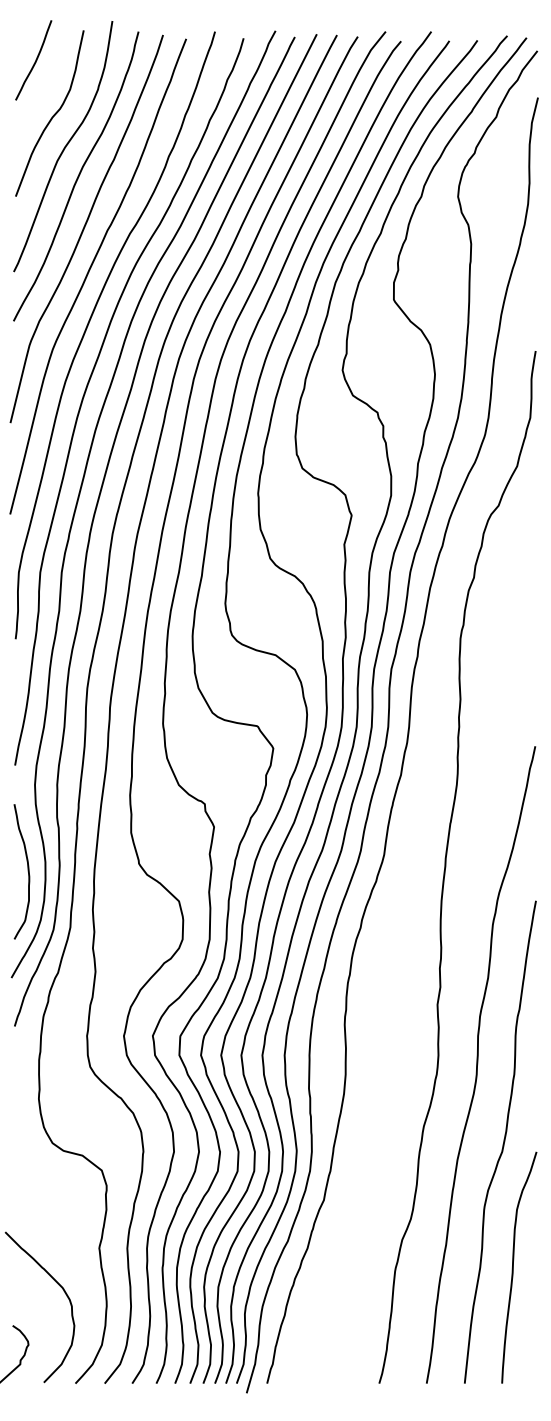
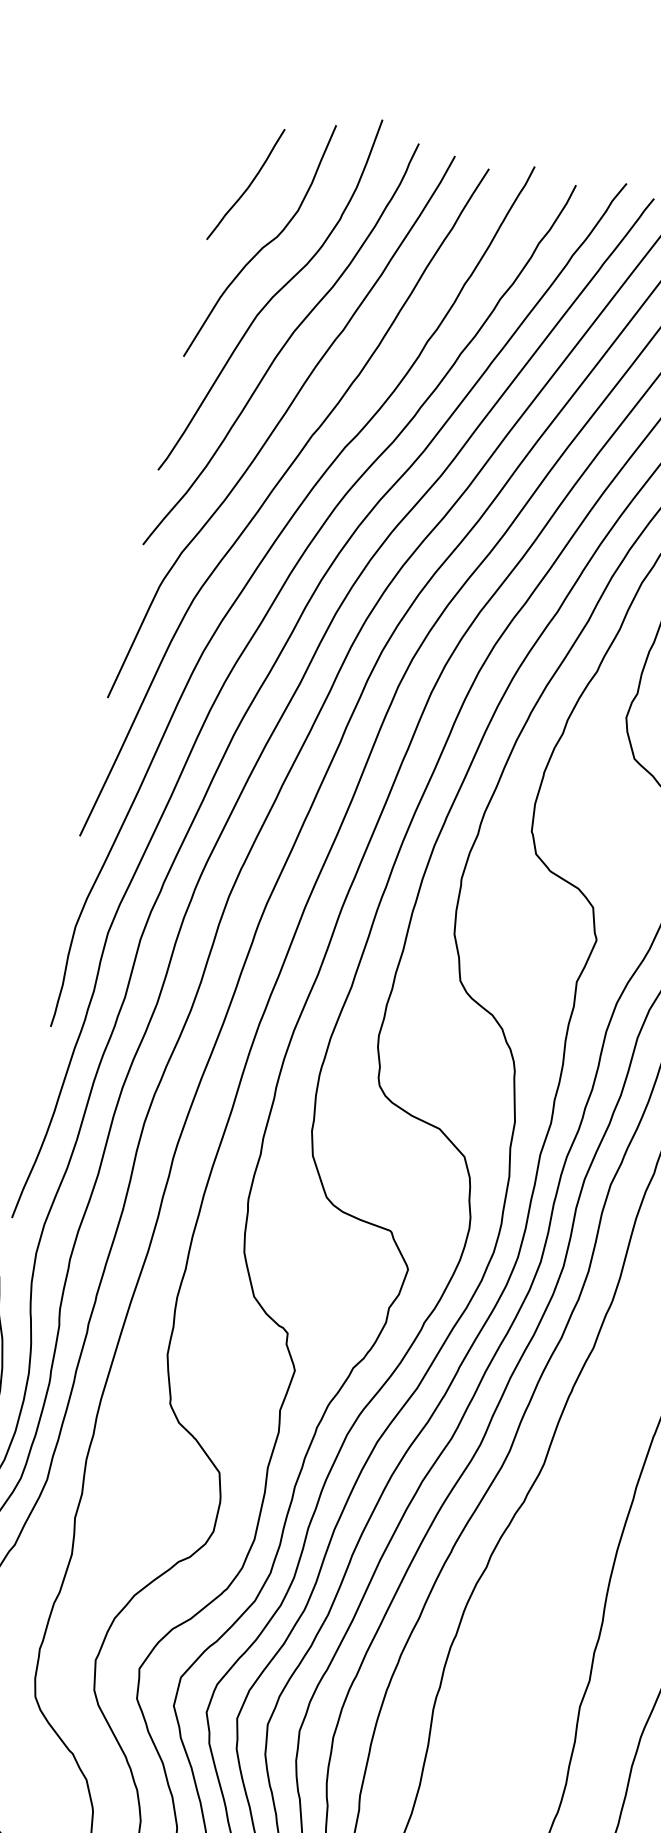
curve: (34, 61) -> (246, 186), moved

